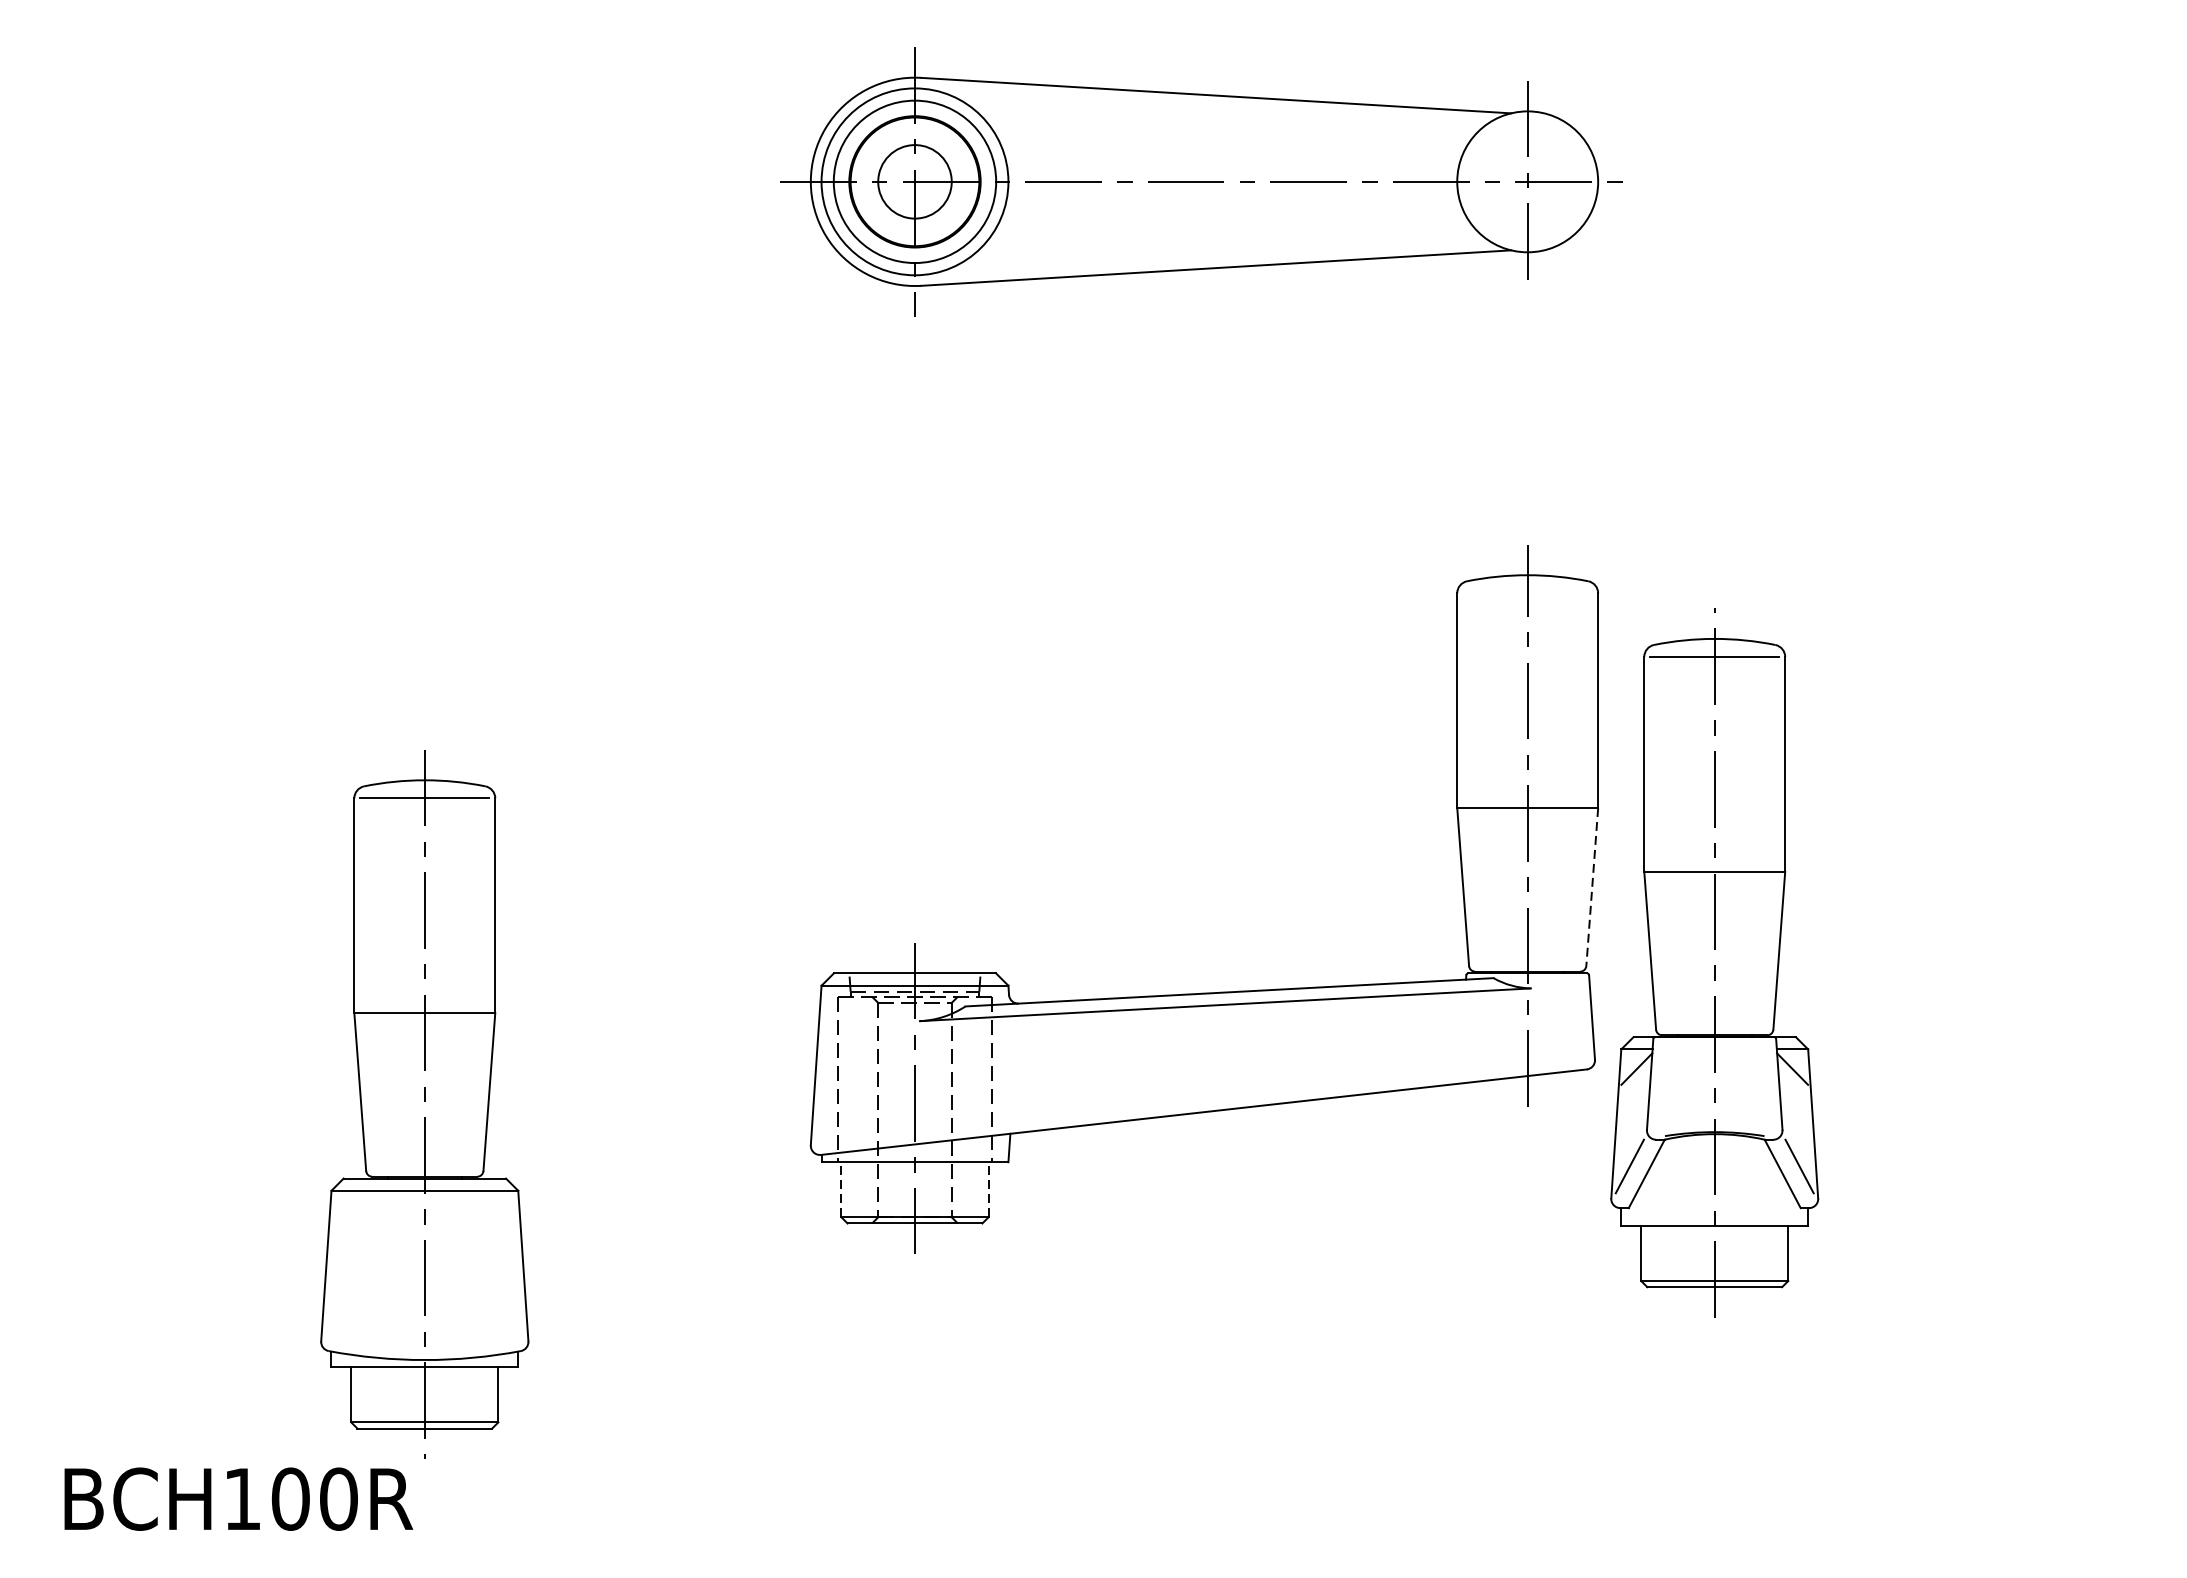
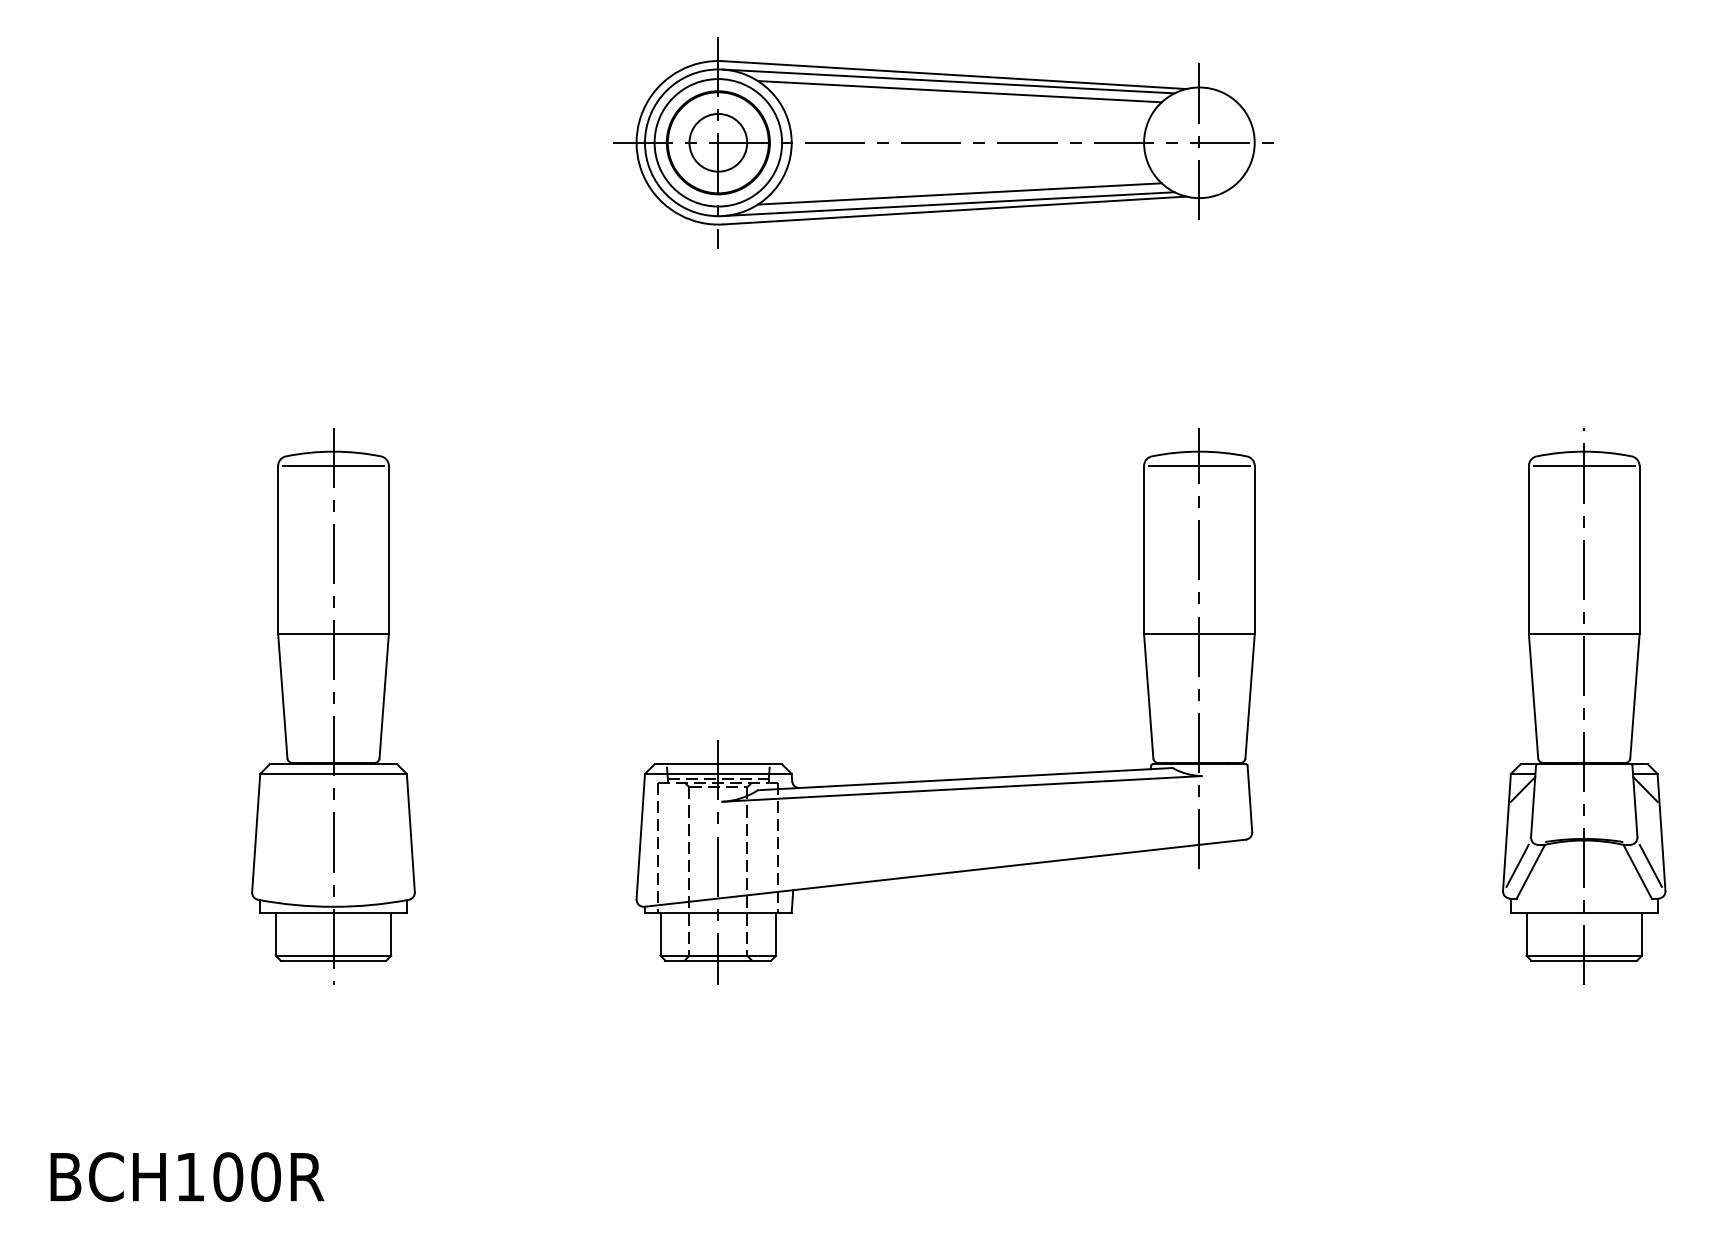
line: (1208, 103) -> (948, 81), added
line: (1222, 116) -> (959, 91), added
line: (1222, 246) -> (959, 193), added
line: (1208, 260) -> (948, 204), added
line: (1526, 592) -> (1198, 465), added
line: (1592, 887) -> (1250, 696), dashed -> solid
part: (1715, 963) -> (1584, 706), moved
part: (424, 1104) -> (333, 706), moved
line: (841, 1190) -> (660, 934), dashed -> solid
line: (989, 1190) -> (776, 934), dashed -> solid

